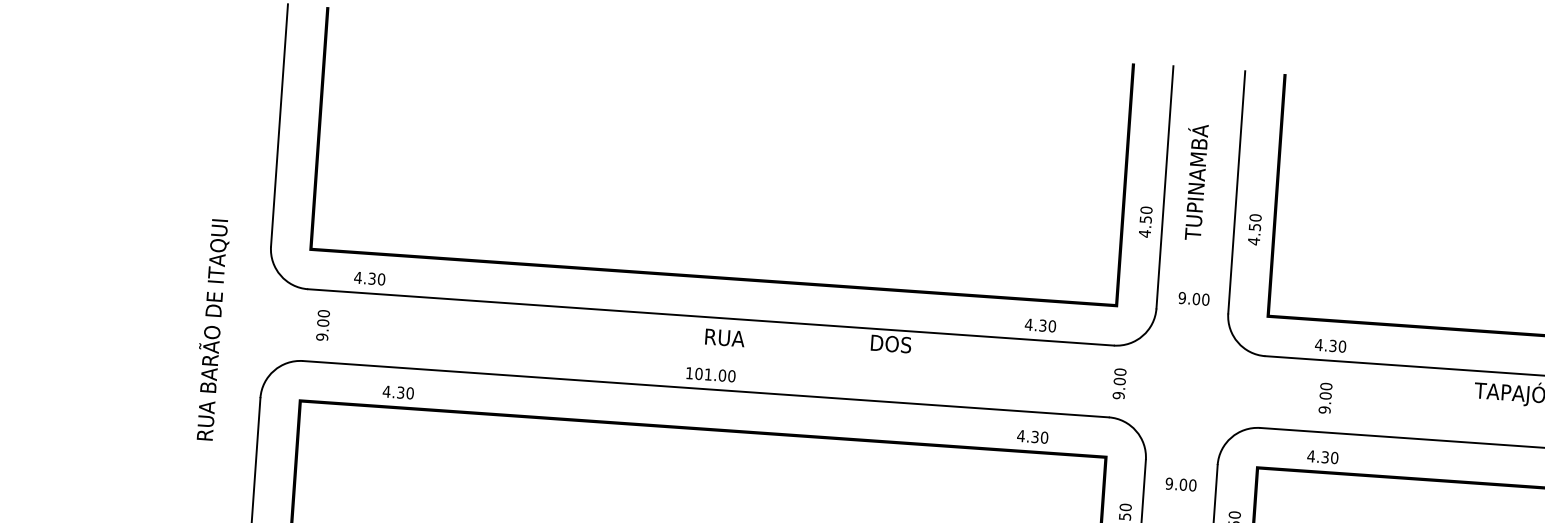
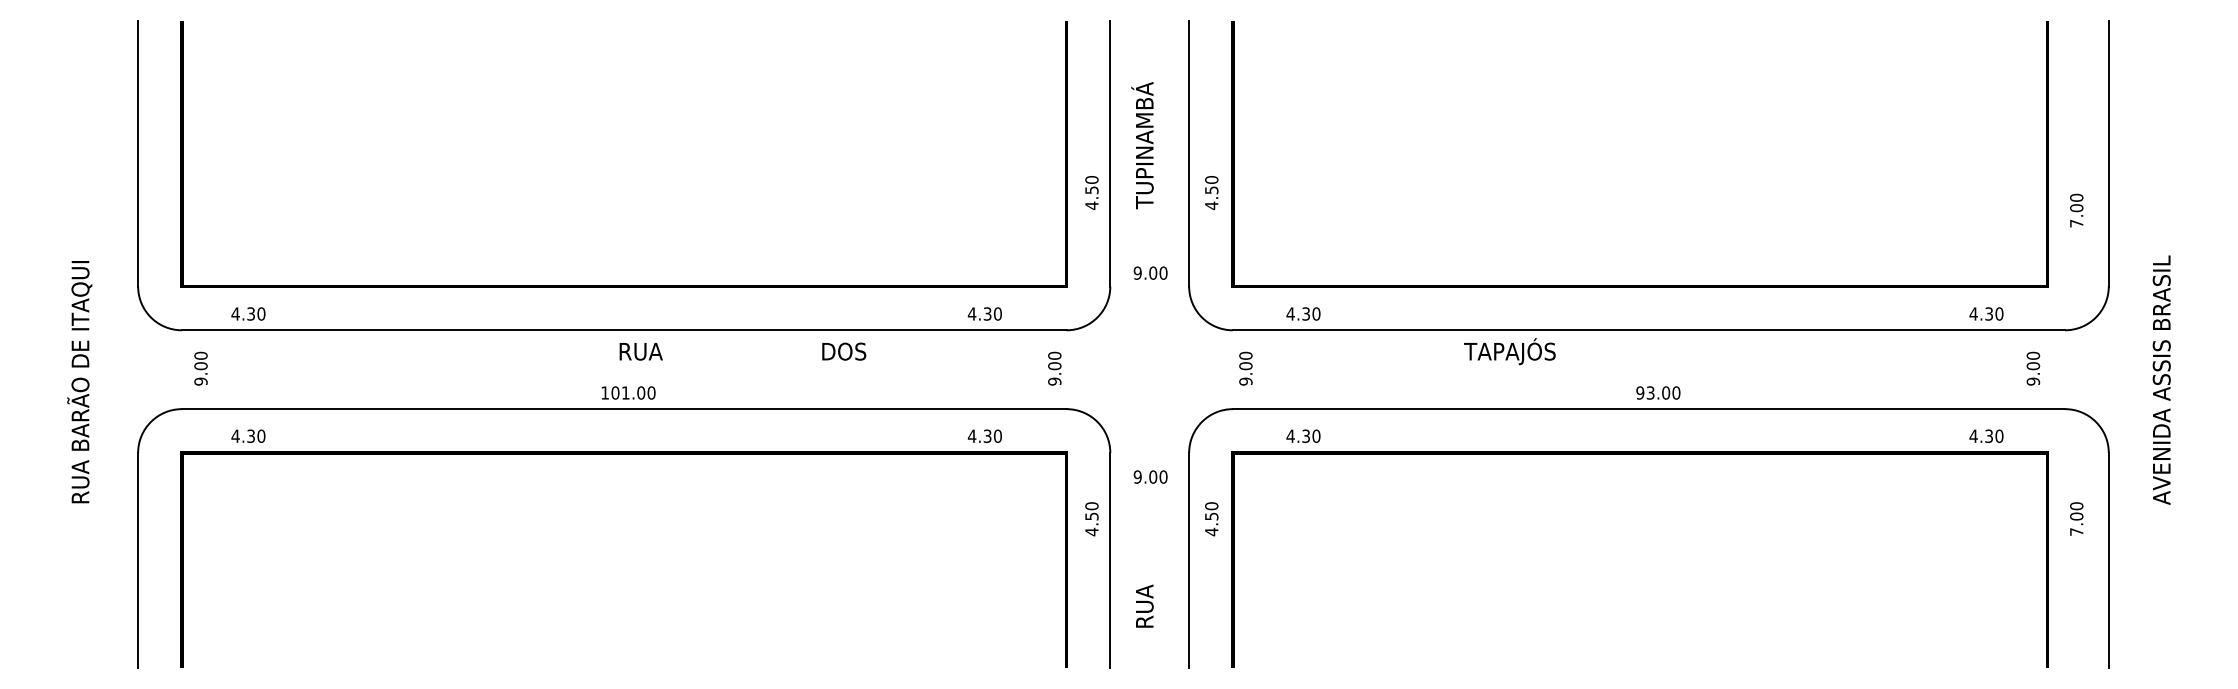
text: (891, 343) -> (844, 351), moved
text: (1119, 383) -> (1054, 368), moved
text: (398, 391) -> (248, 435), moved
text: (1325, 398) -> (1245, 368), moved

